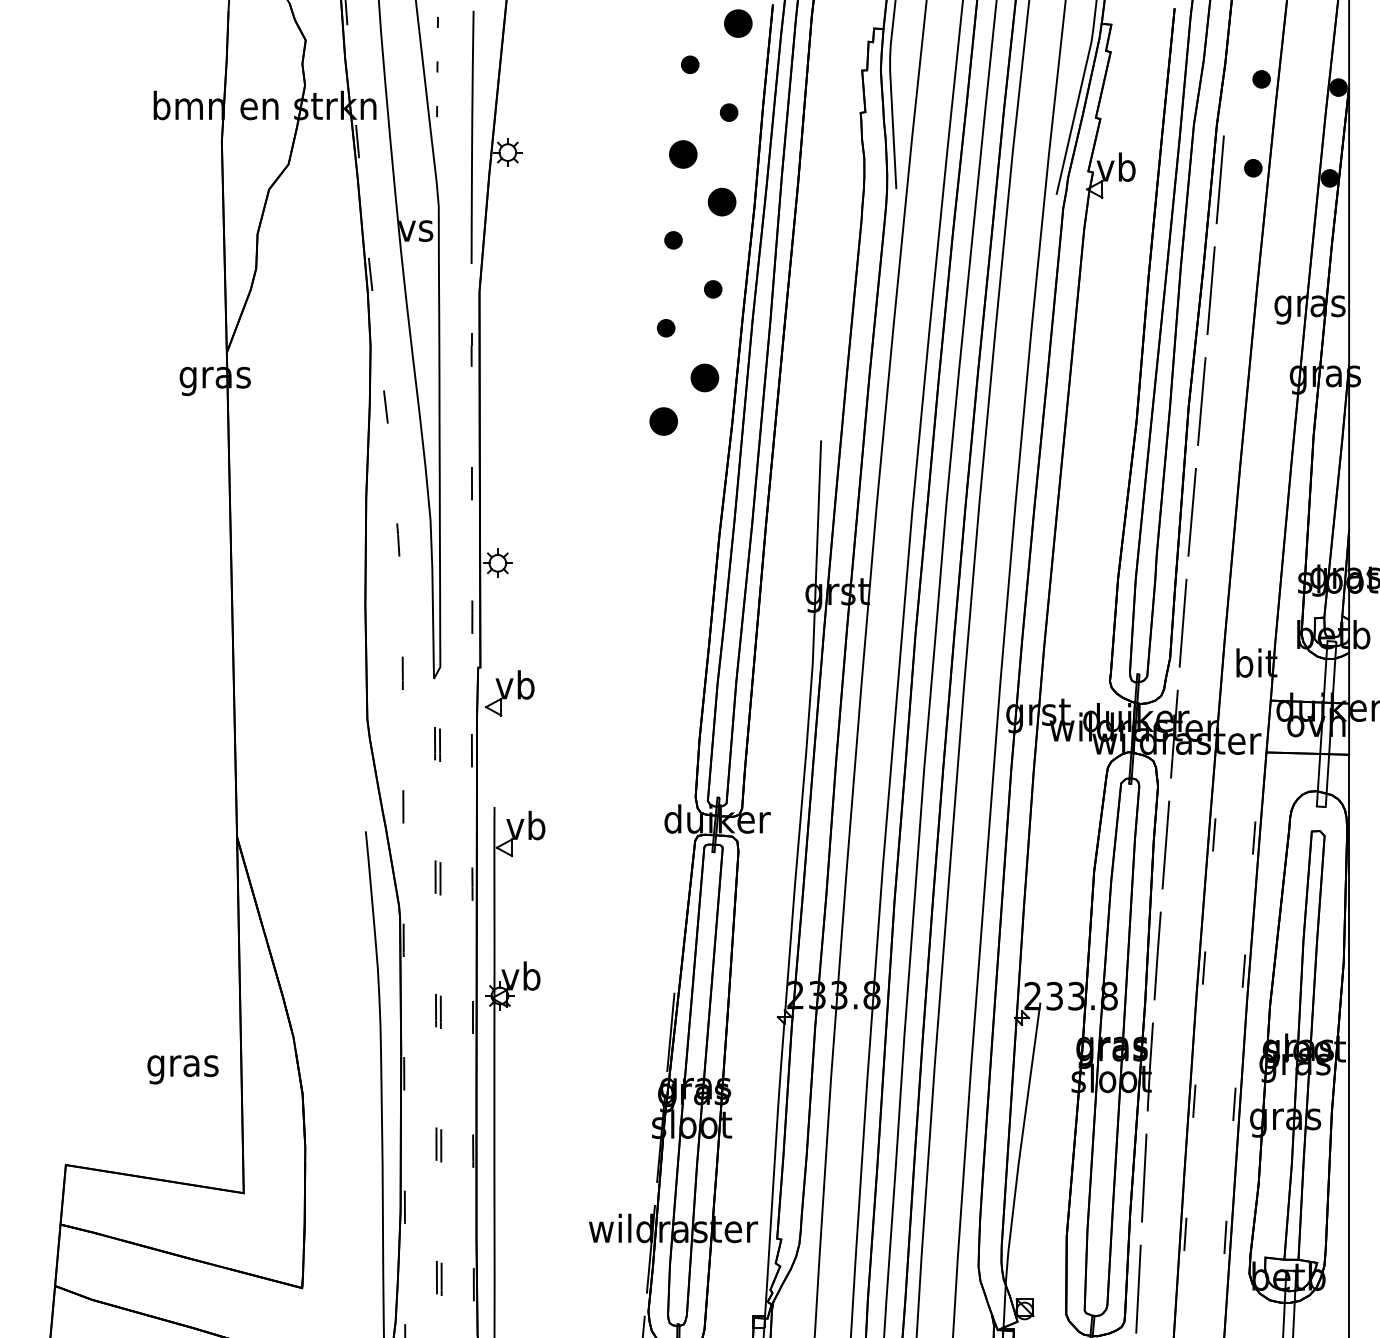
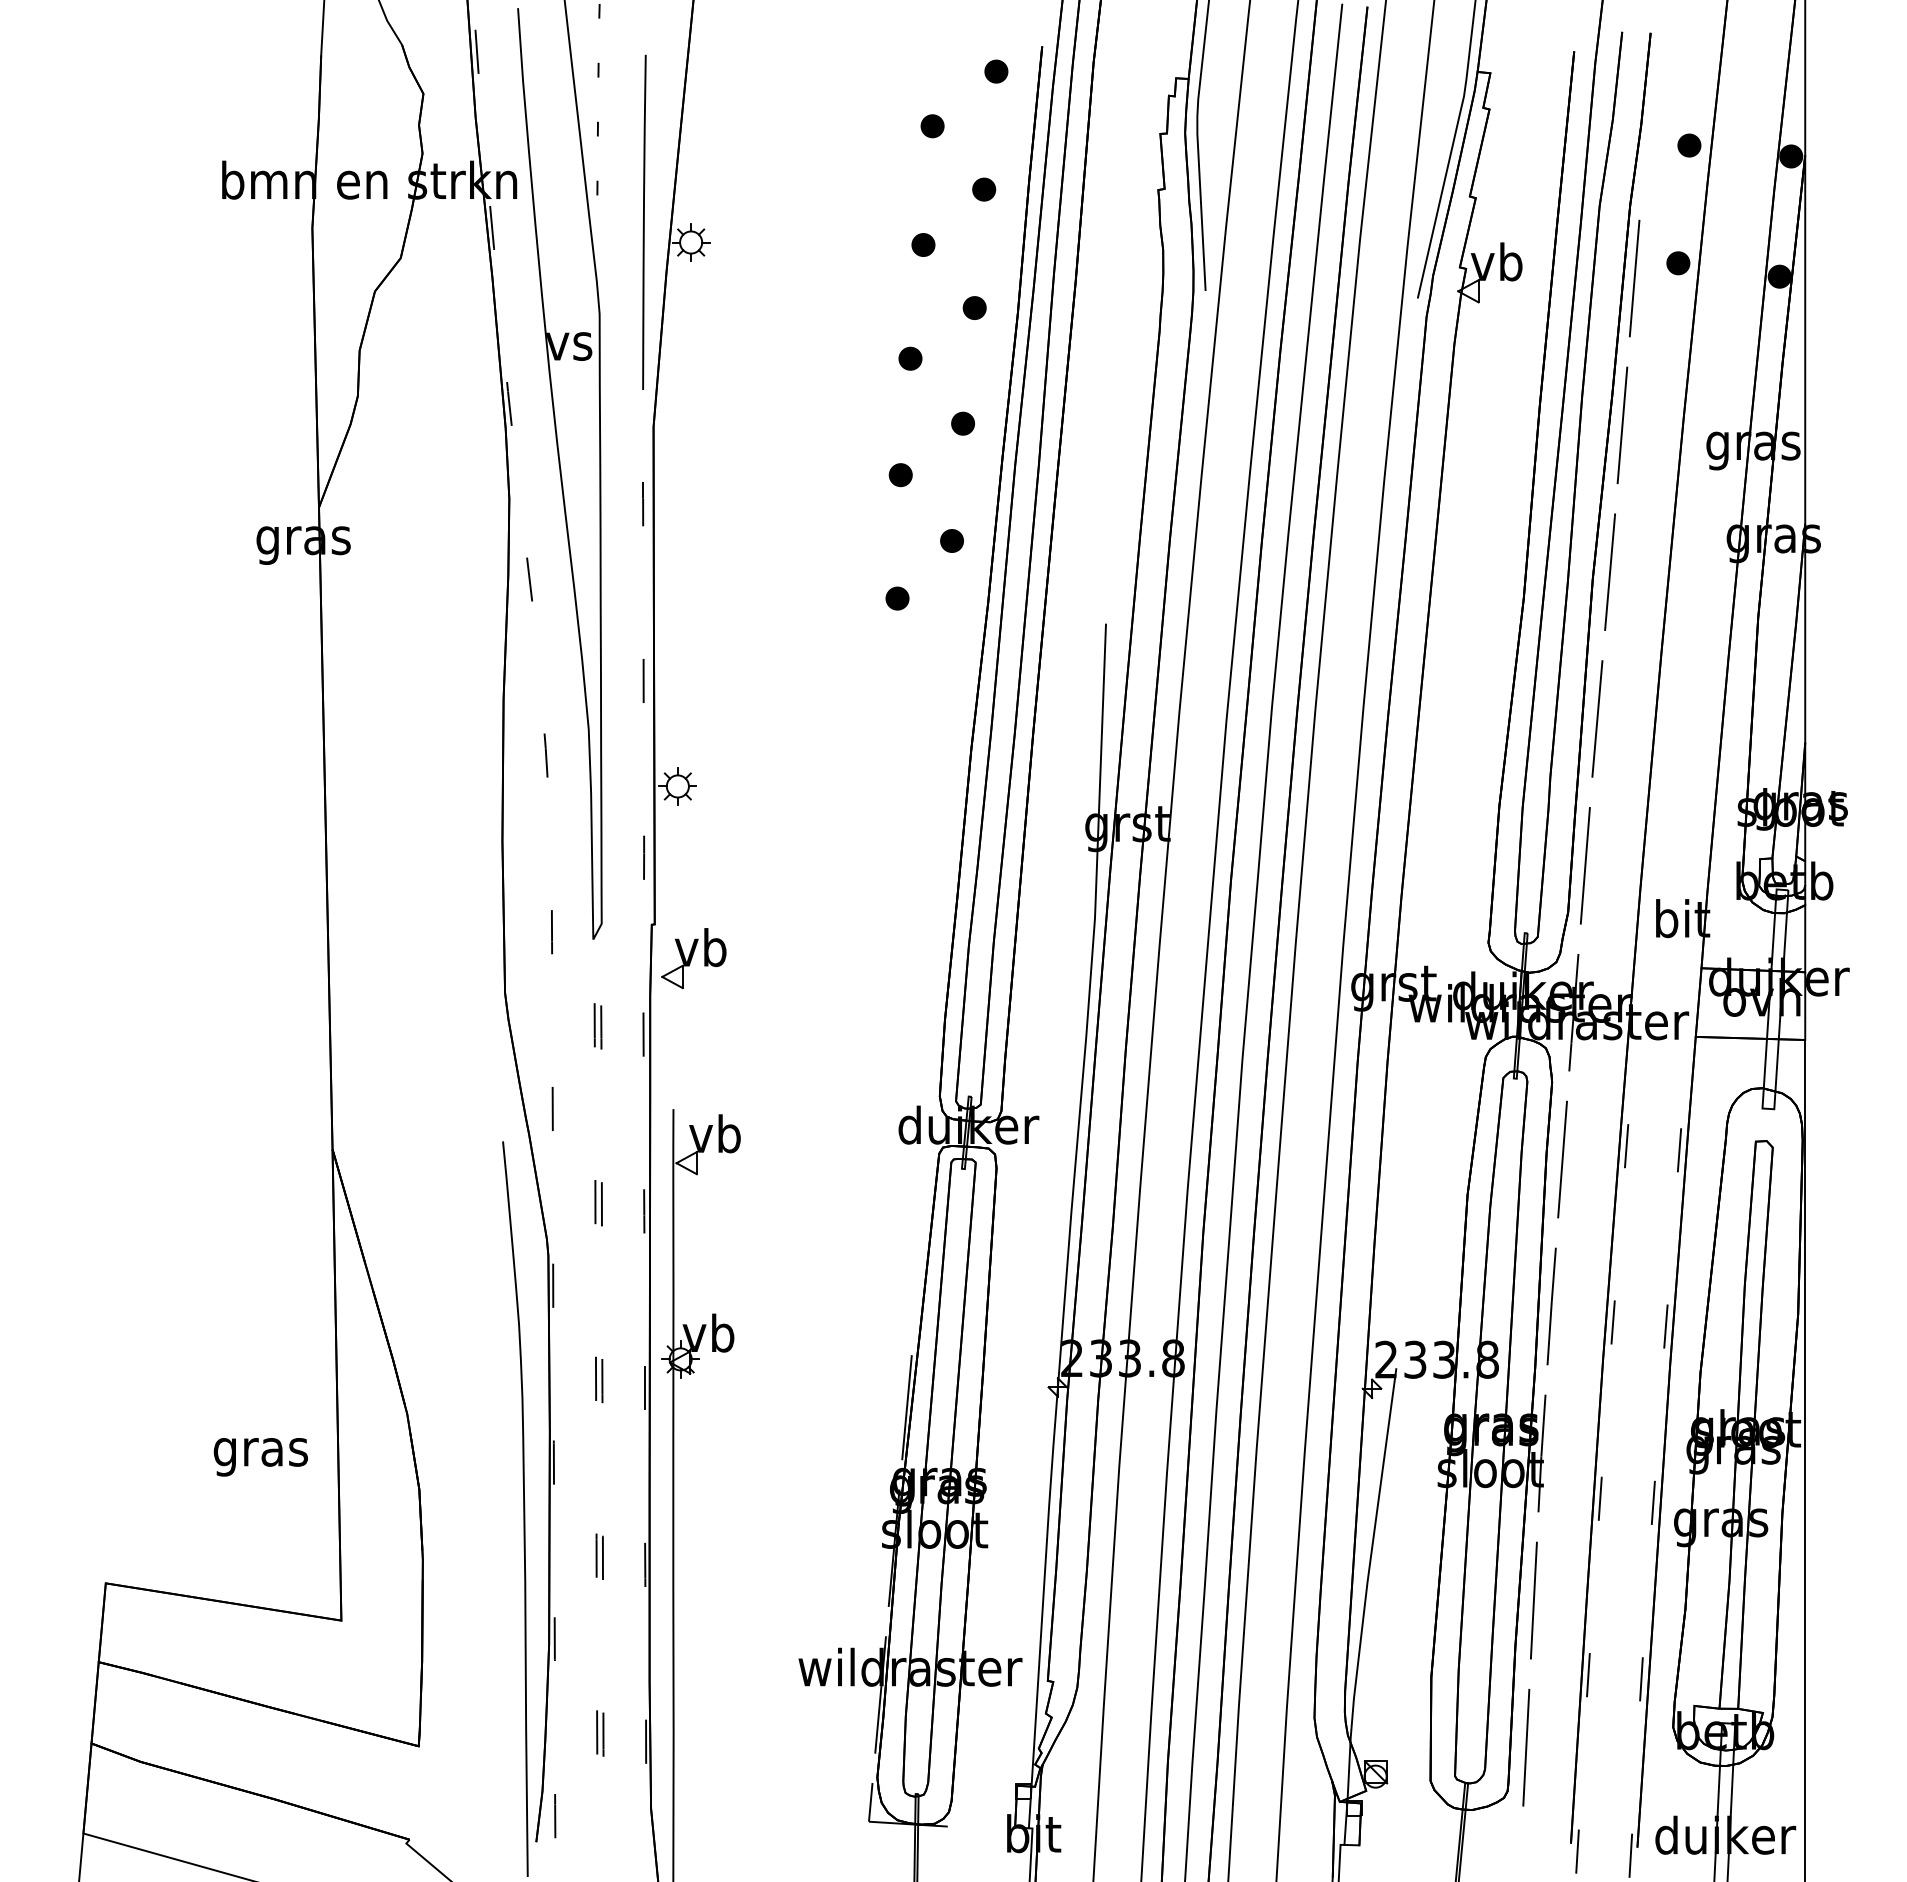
part: (738, 23) -> (996, 71), size x0.62
part: (683, 154) -> (923, 244), size x0.62
part: (721, 201) -> (974, 307), size x0.62
part: (704, 377) -> (951, 540), size x0.62
part: (663, 421) -> (897, 598), size x0.62

